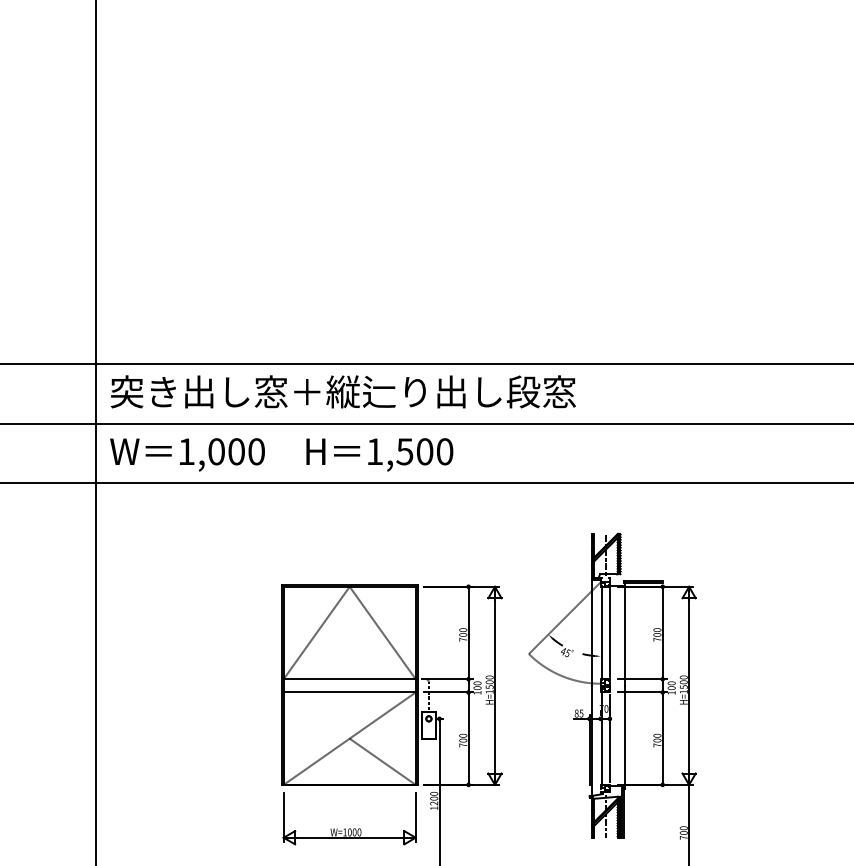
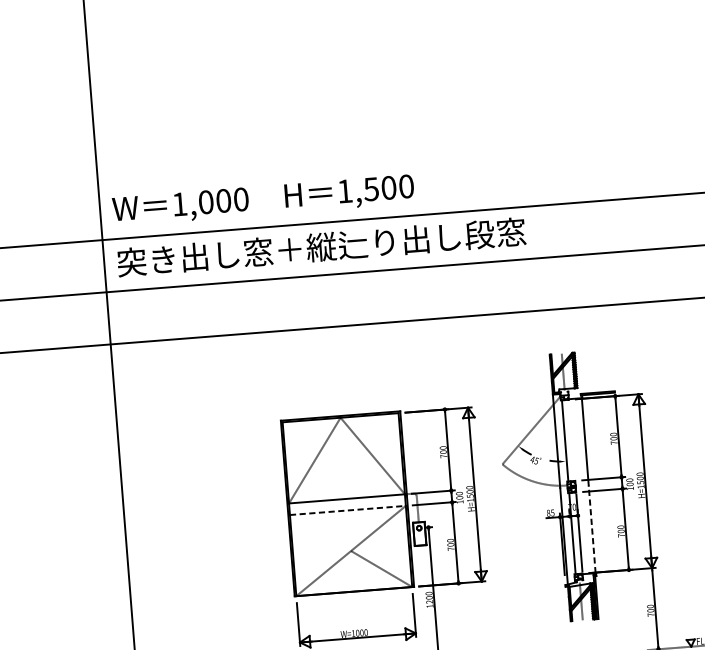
text: (281, 454) -> (263, 200), moved
line: (609, 632) -> (571, 439), removed
line: (350, 692) -> (348, 510), solid -> dashed
line: (624, 735) -> (592, 529), solid -> dashed

